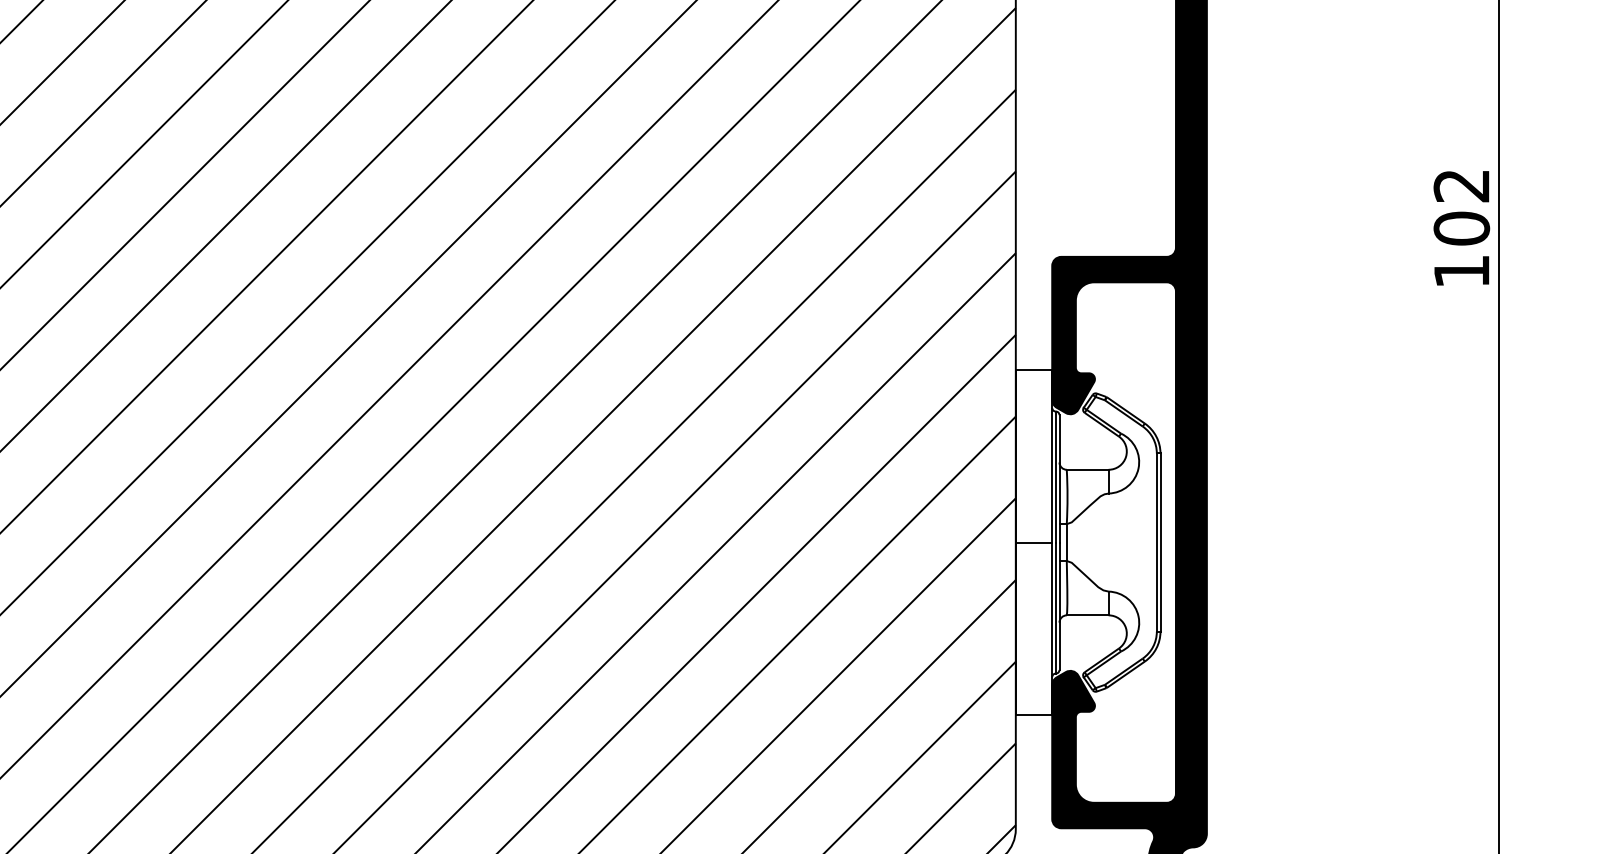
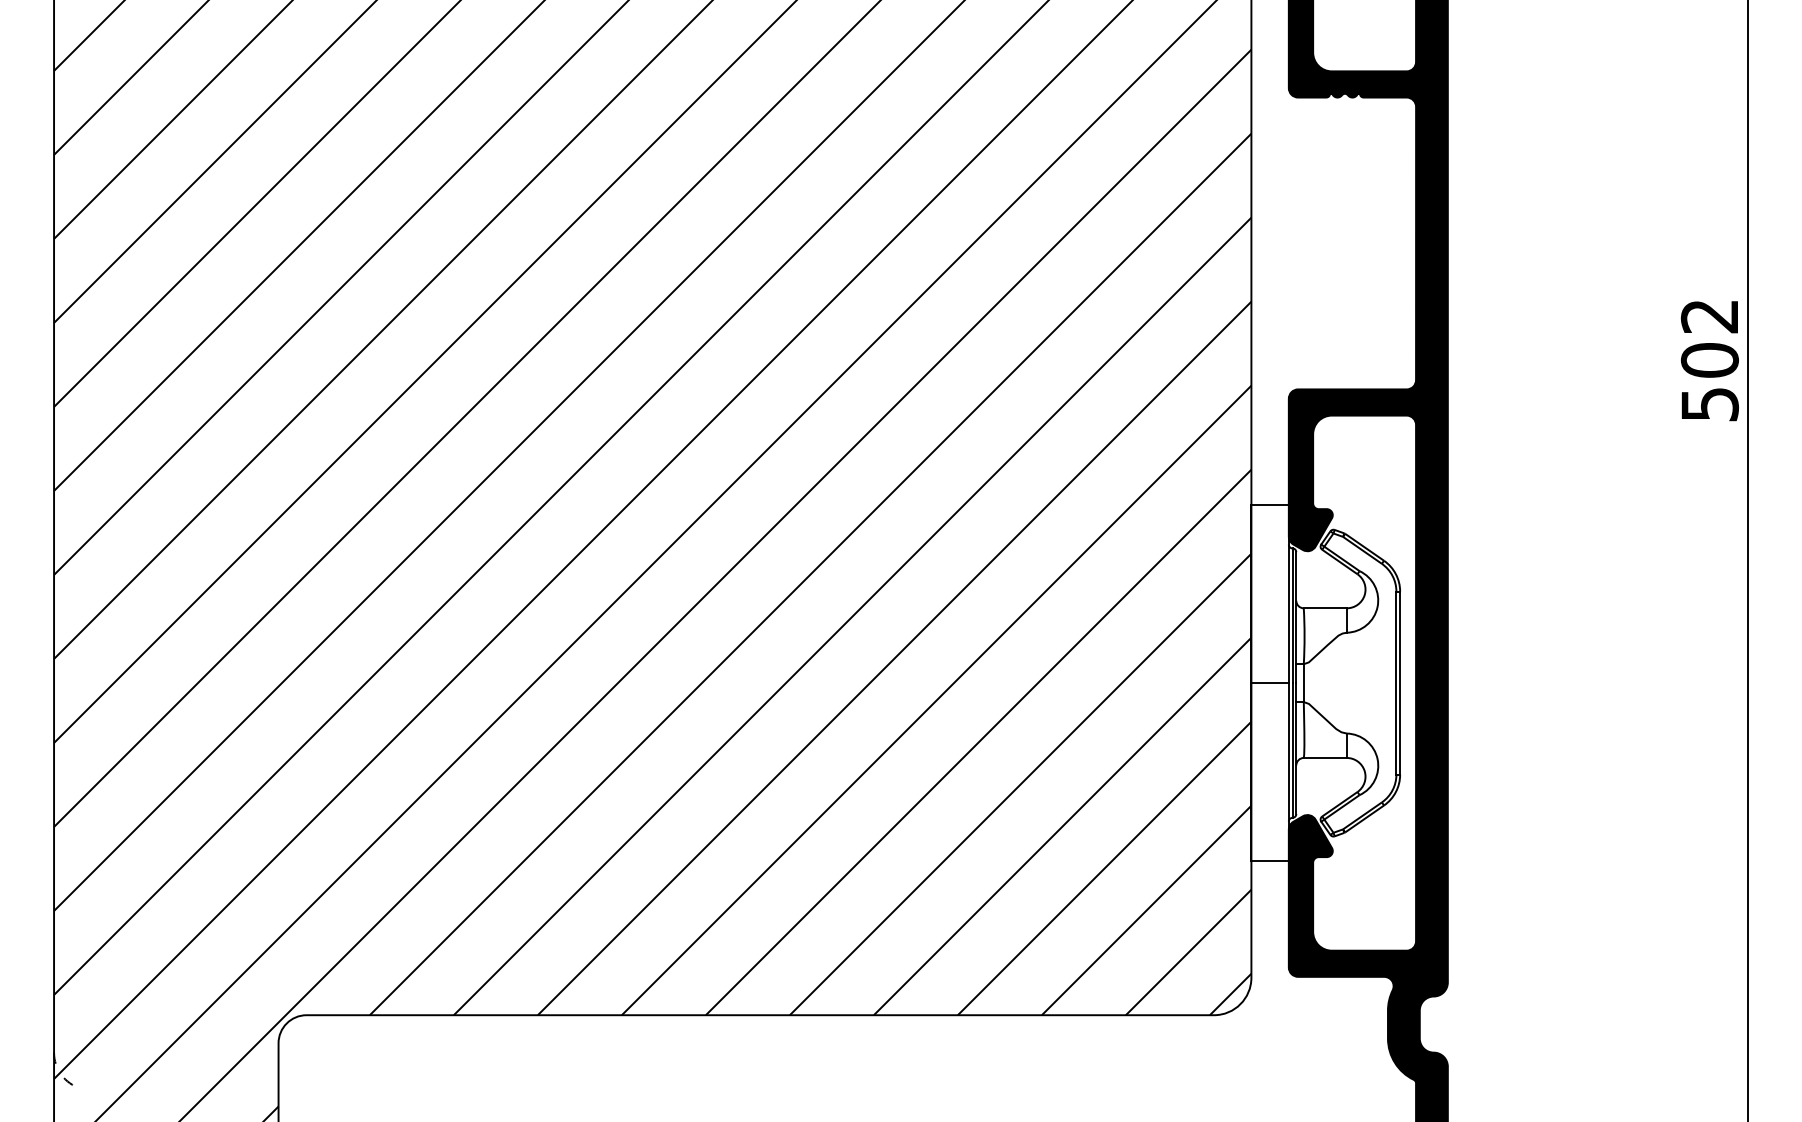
text: (1461, 271) -> (1709, 404), 102 -> 502

